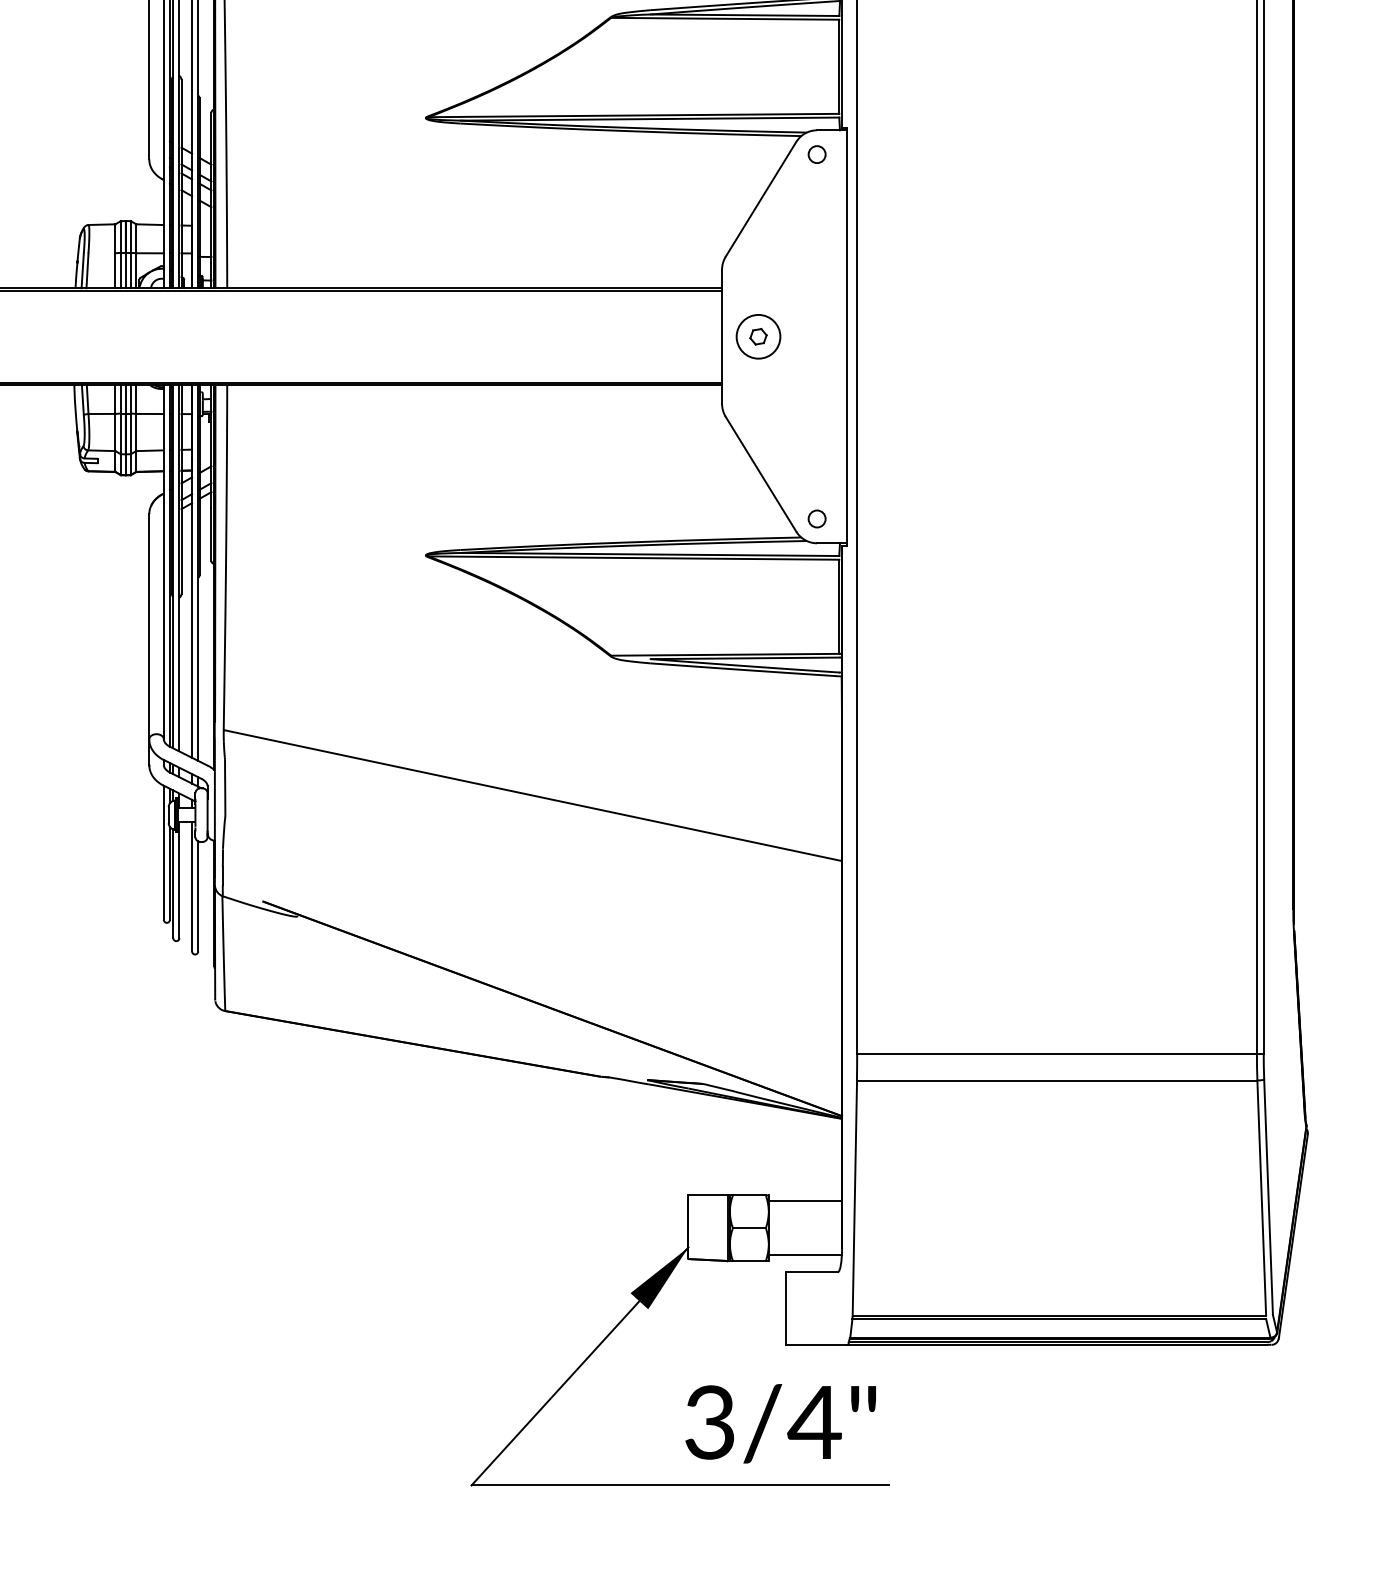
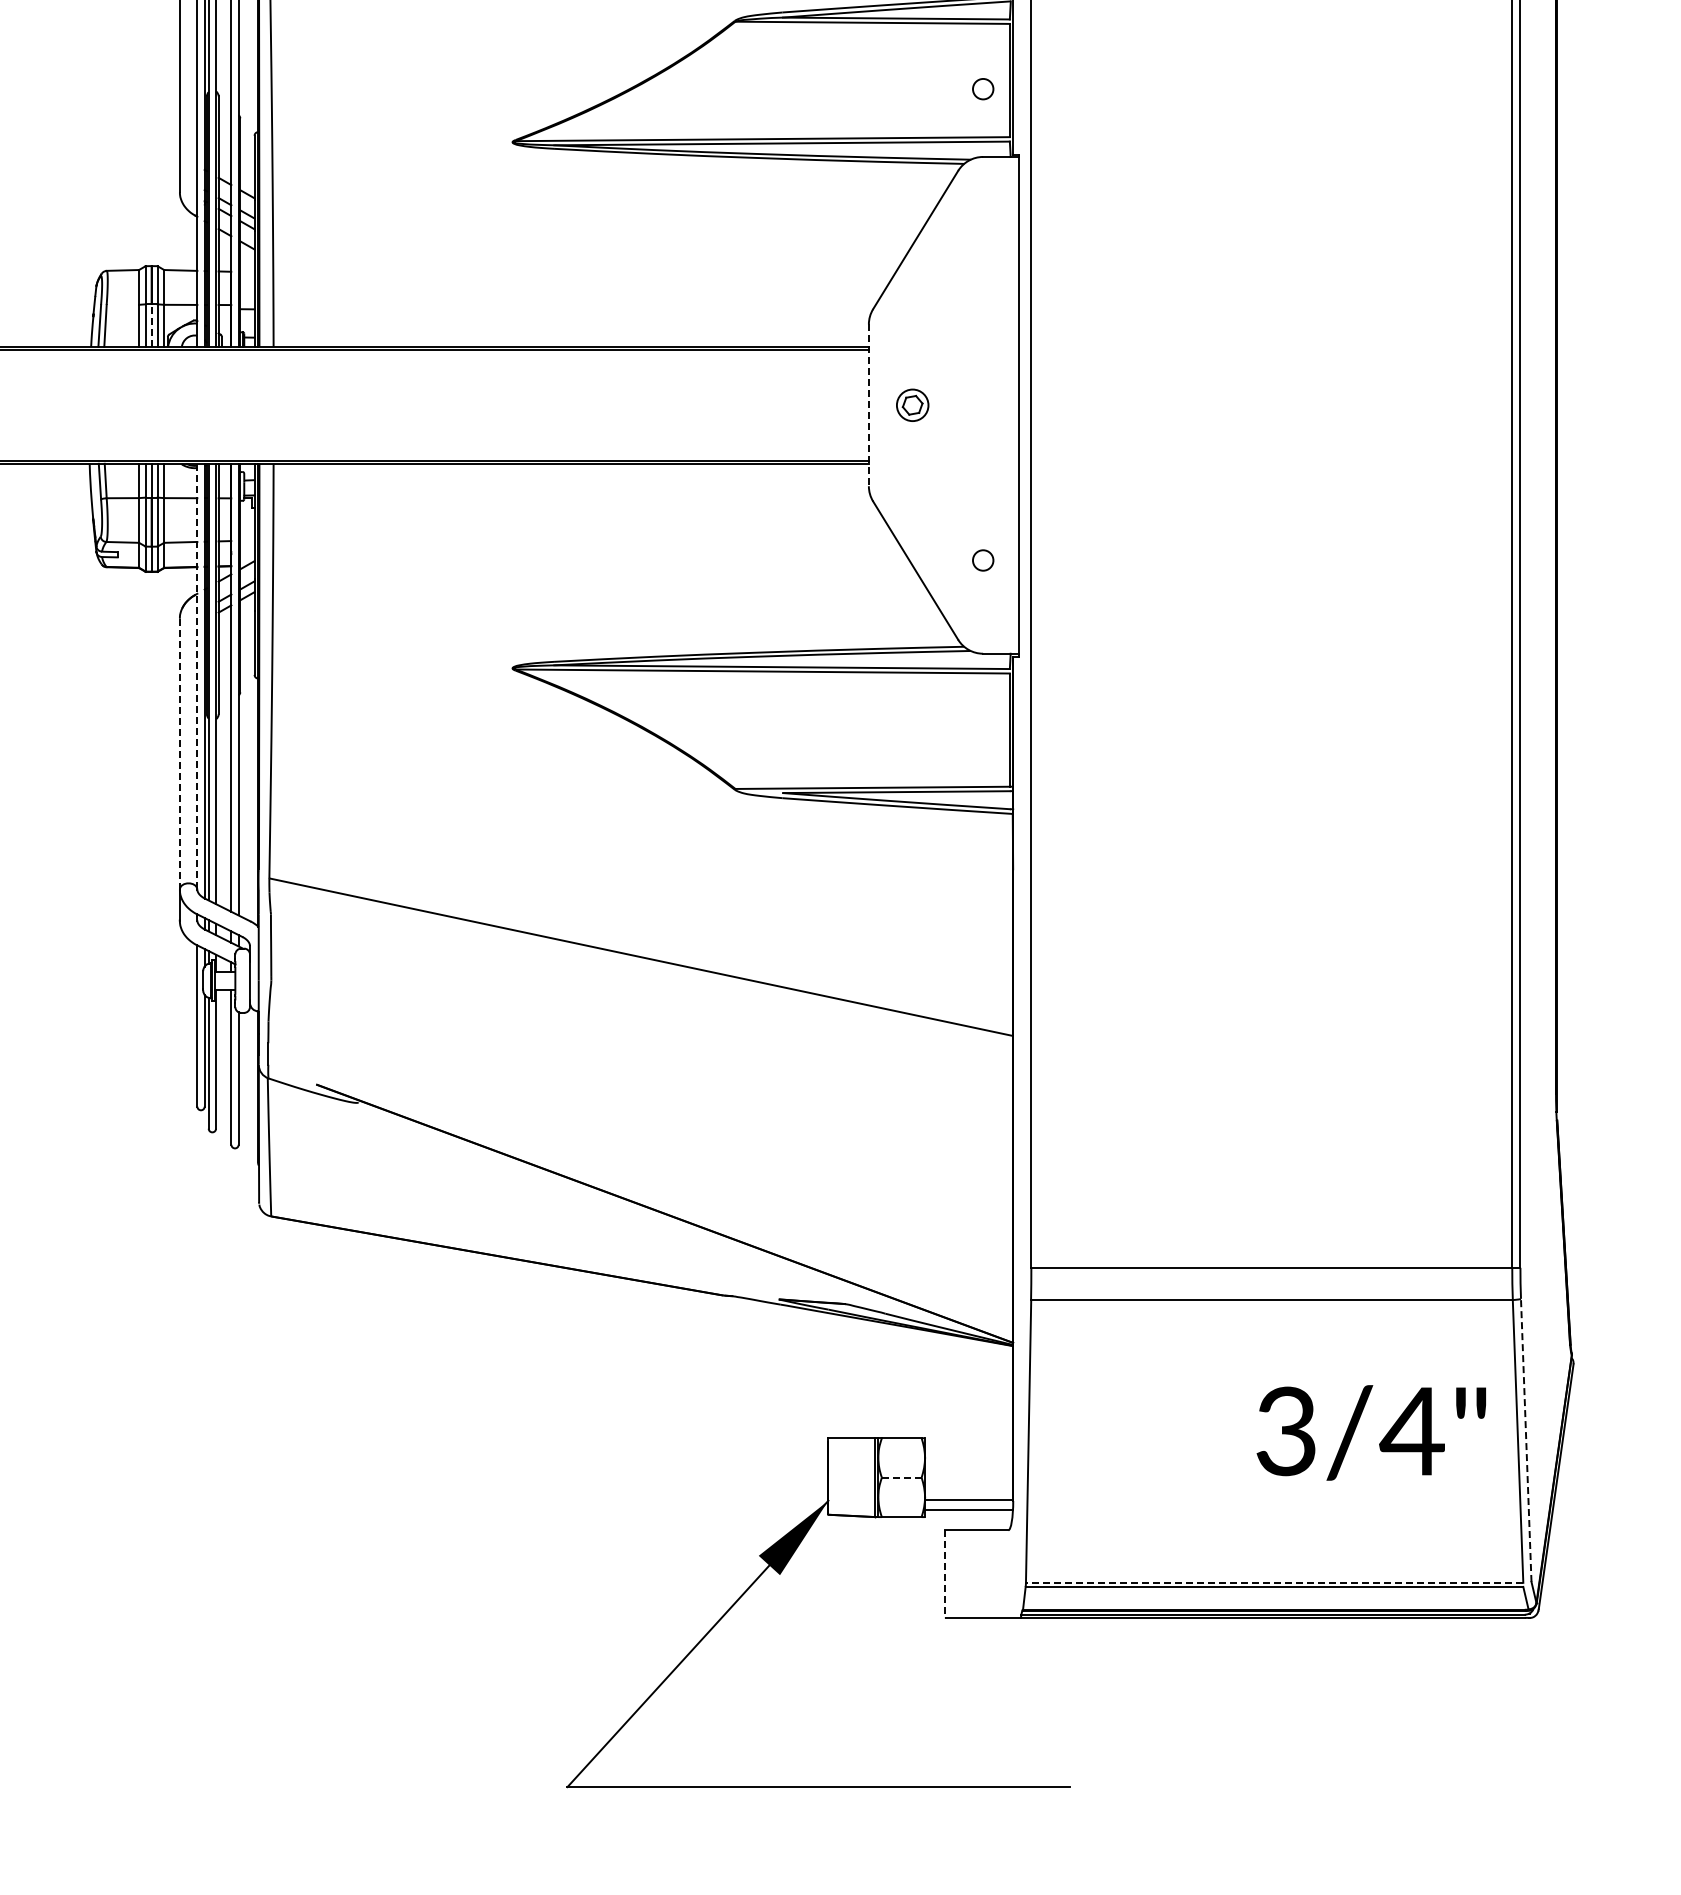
circle: (817, 154) -> (983, 89), moved
line: (125, 270) -> (151, 325), solid -> dashed
line: (721, 336) -> (868, 405), solid -> dashed
circle: (758, 336) -> (912, 405), size x0.6
circle: (817, 518) -> (983, 560), moved
line: (163, 560) -> (197, 674), solid -> dashed
line: (149, 627) -> (179, 754), solid -> dashed
line: (1268, 1197) -> (1526, 1440), solid -> dashed
line: (805, 1201) -> (969, 1499), moved
line: (749, 1228) -> (901, 1477), solid -> dashed
line: (785, 1307) -> (945, 1573), solid -> dashed
line: (1059, 1315) -> (1274, 1582), solid -> dashed
text: (779, 1423) -> (1370, 1432), moved

